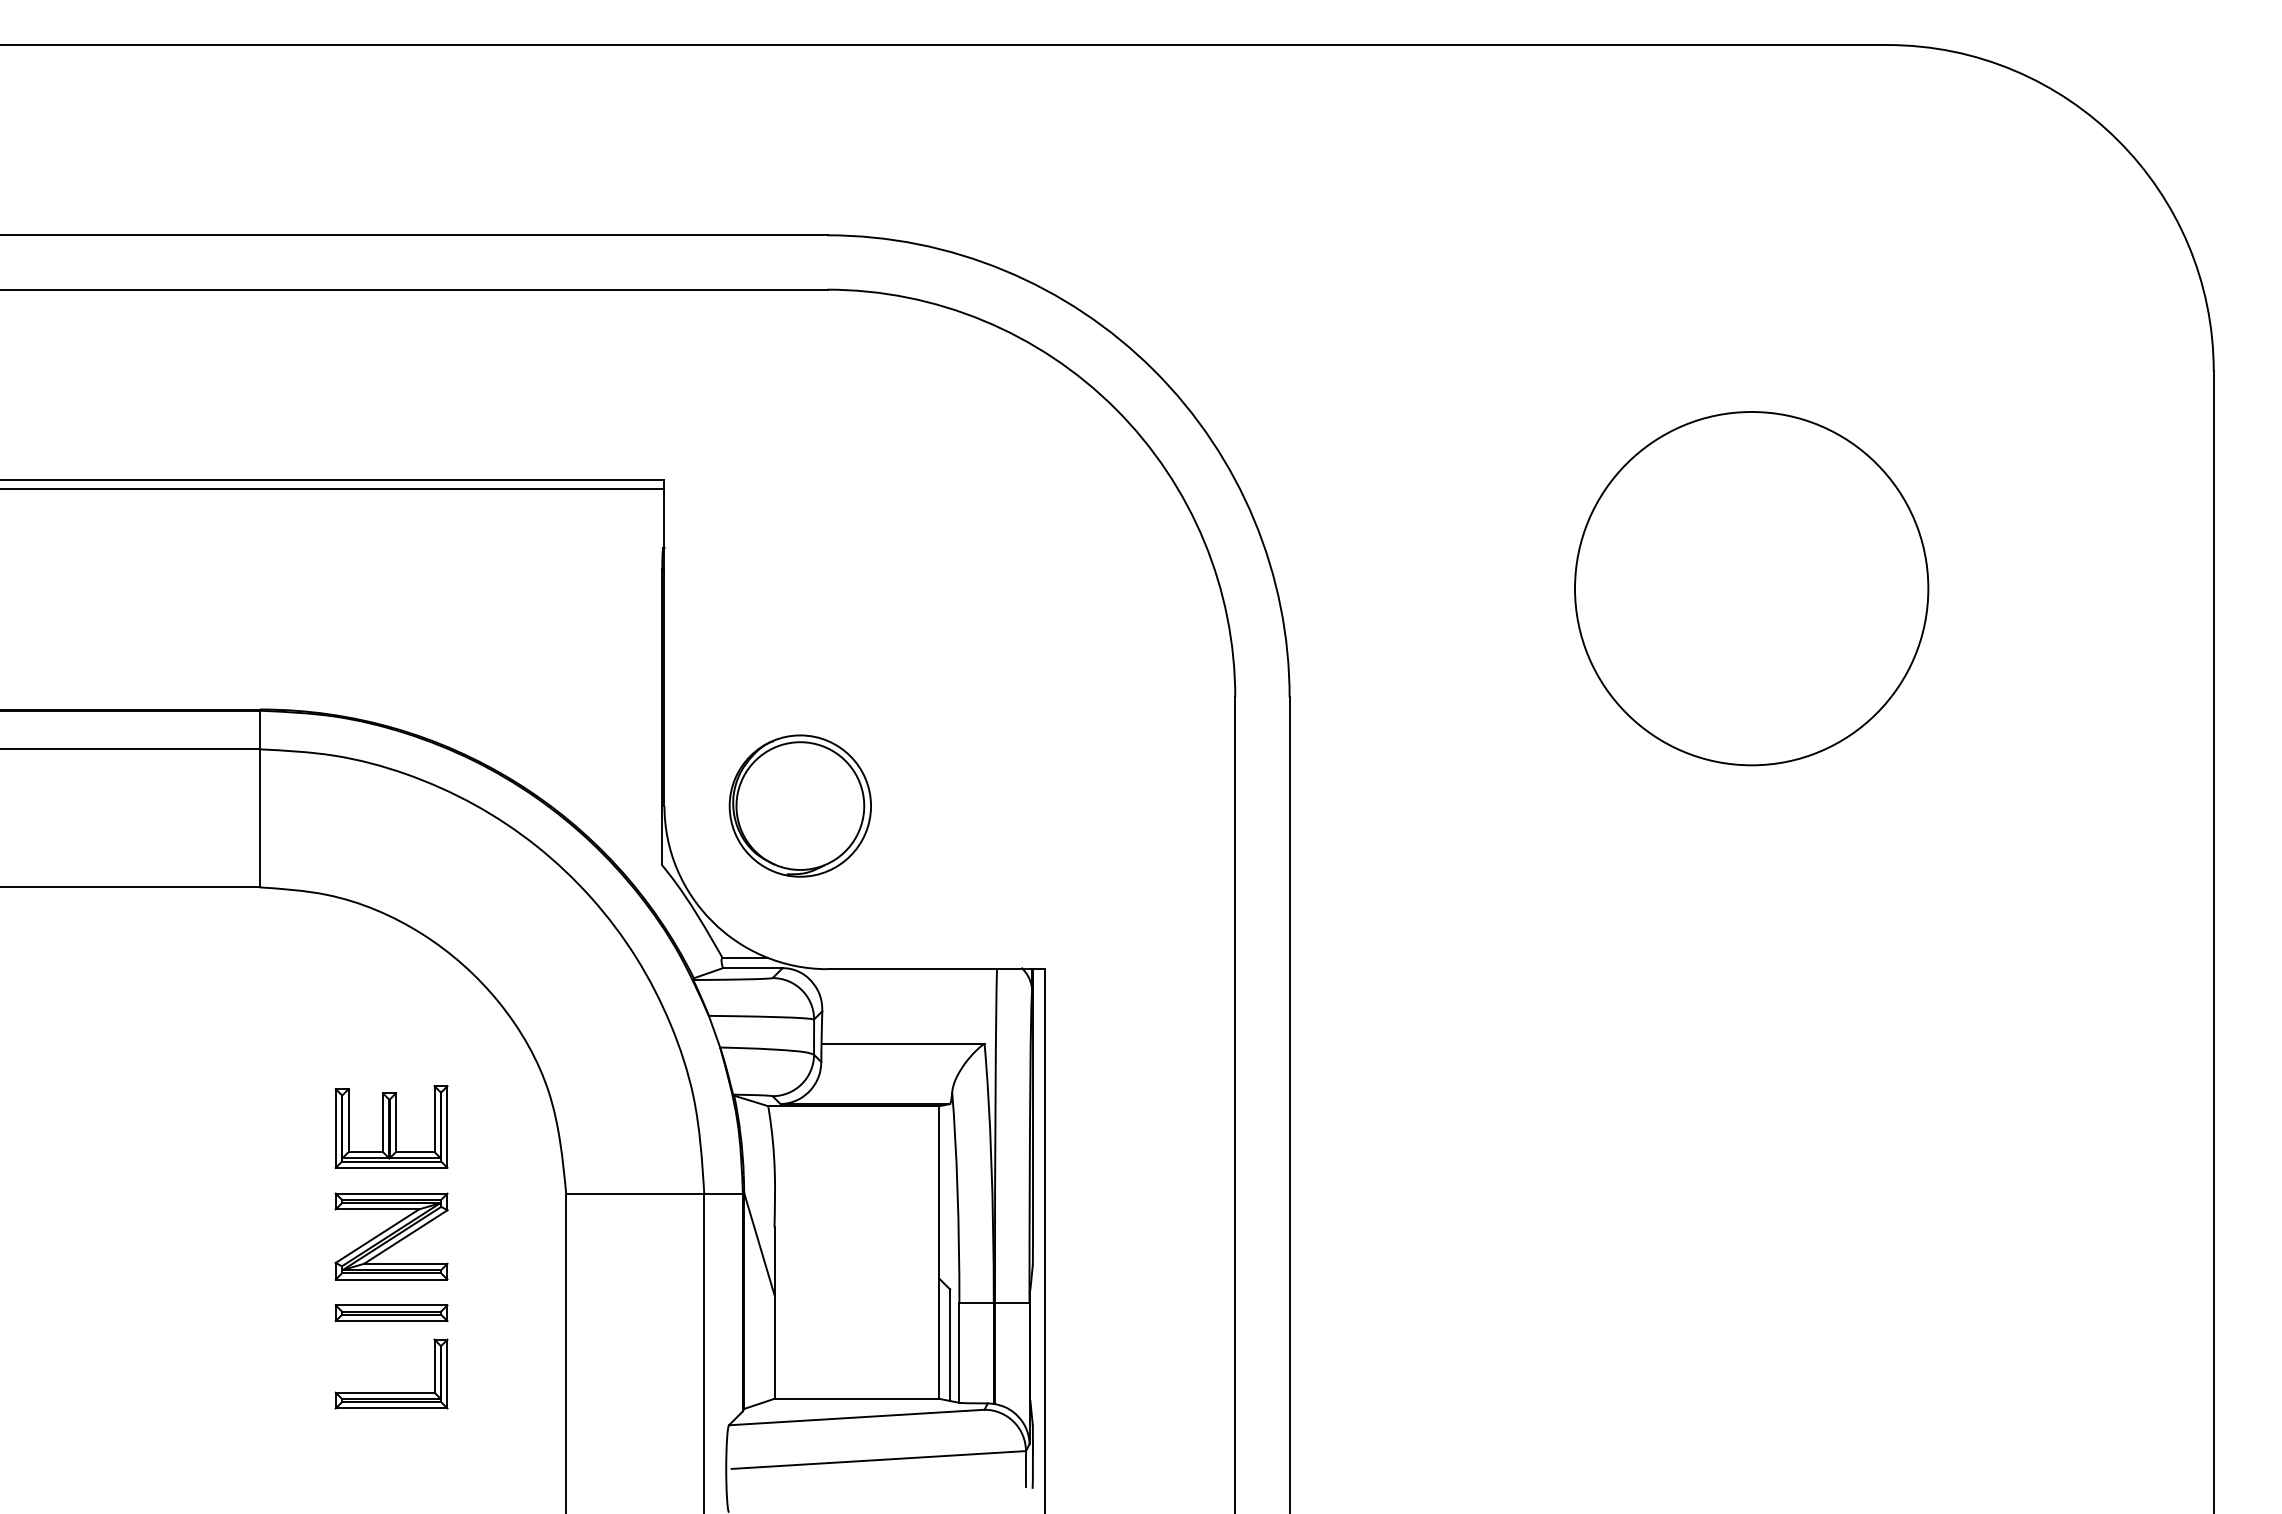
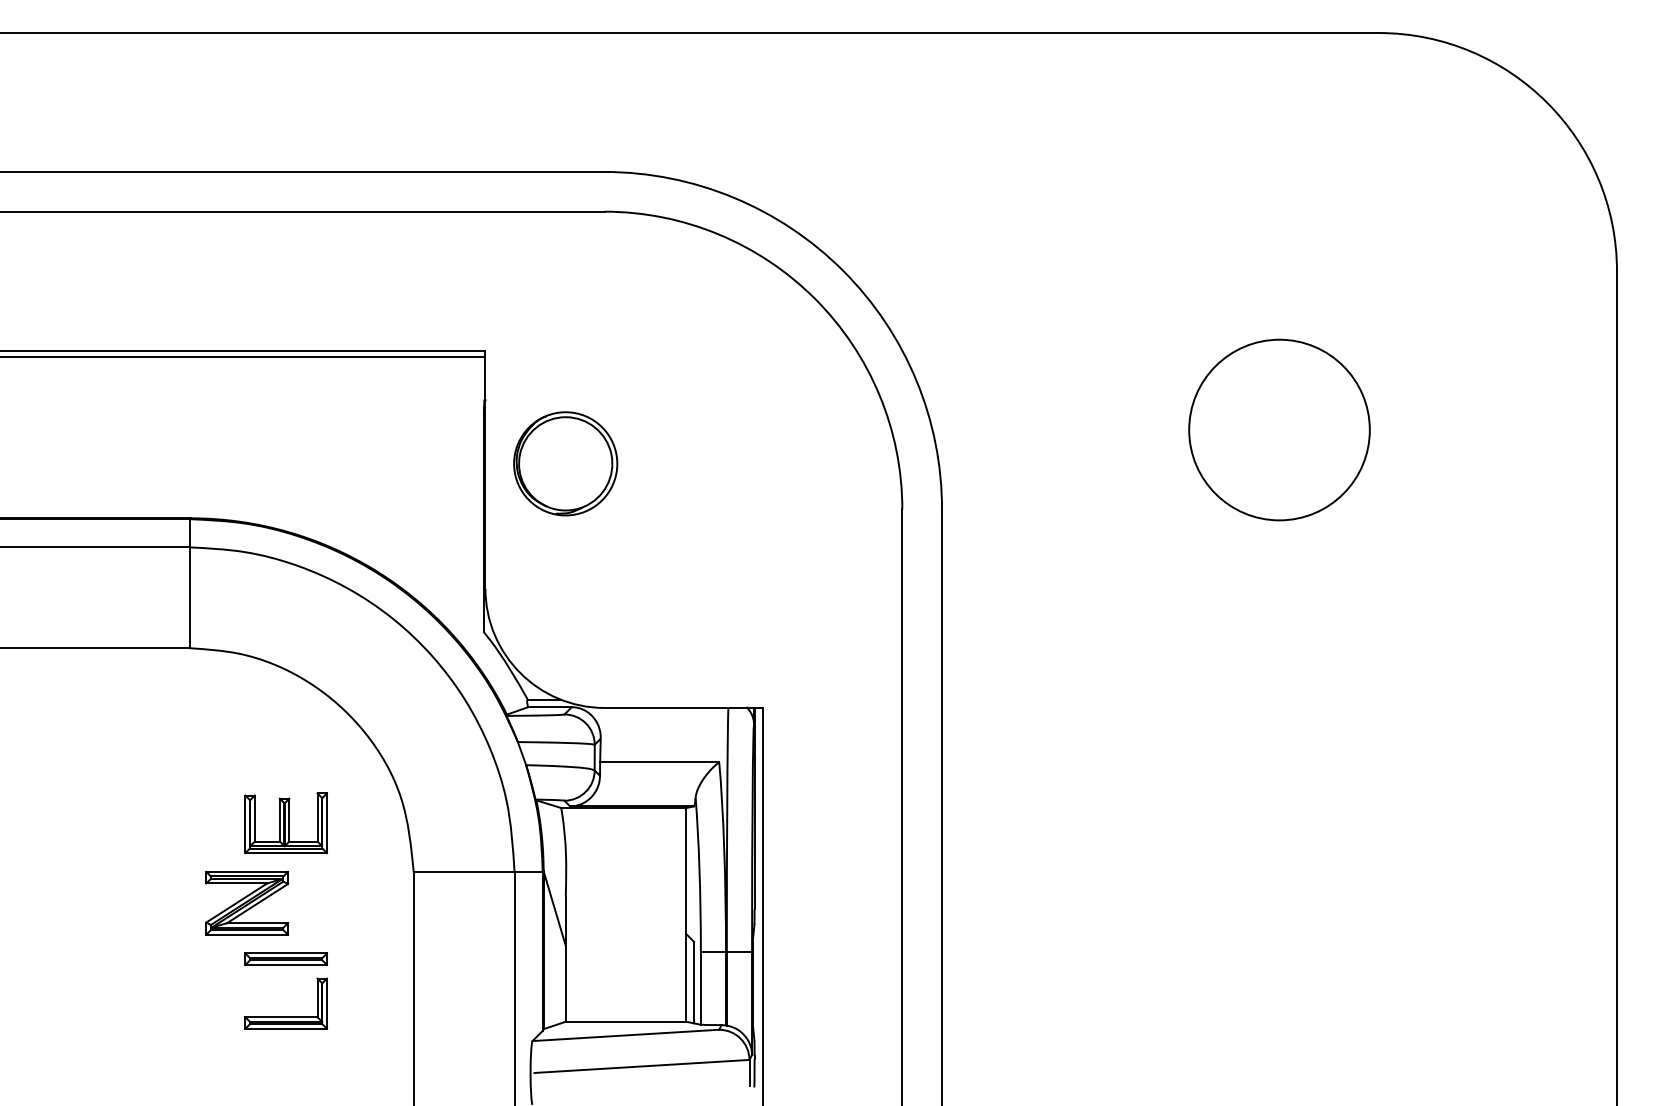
circle: (1751, 589) -> (1279, 430), size x0.7
part: (800, 805) -> (565, 463), moved
part: (390, 1235) -> (246, 902), moved

